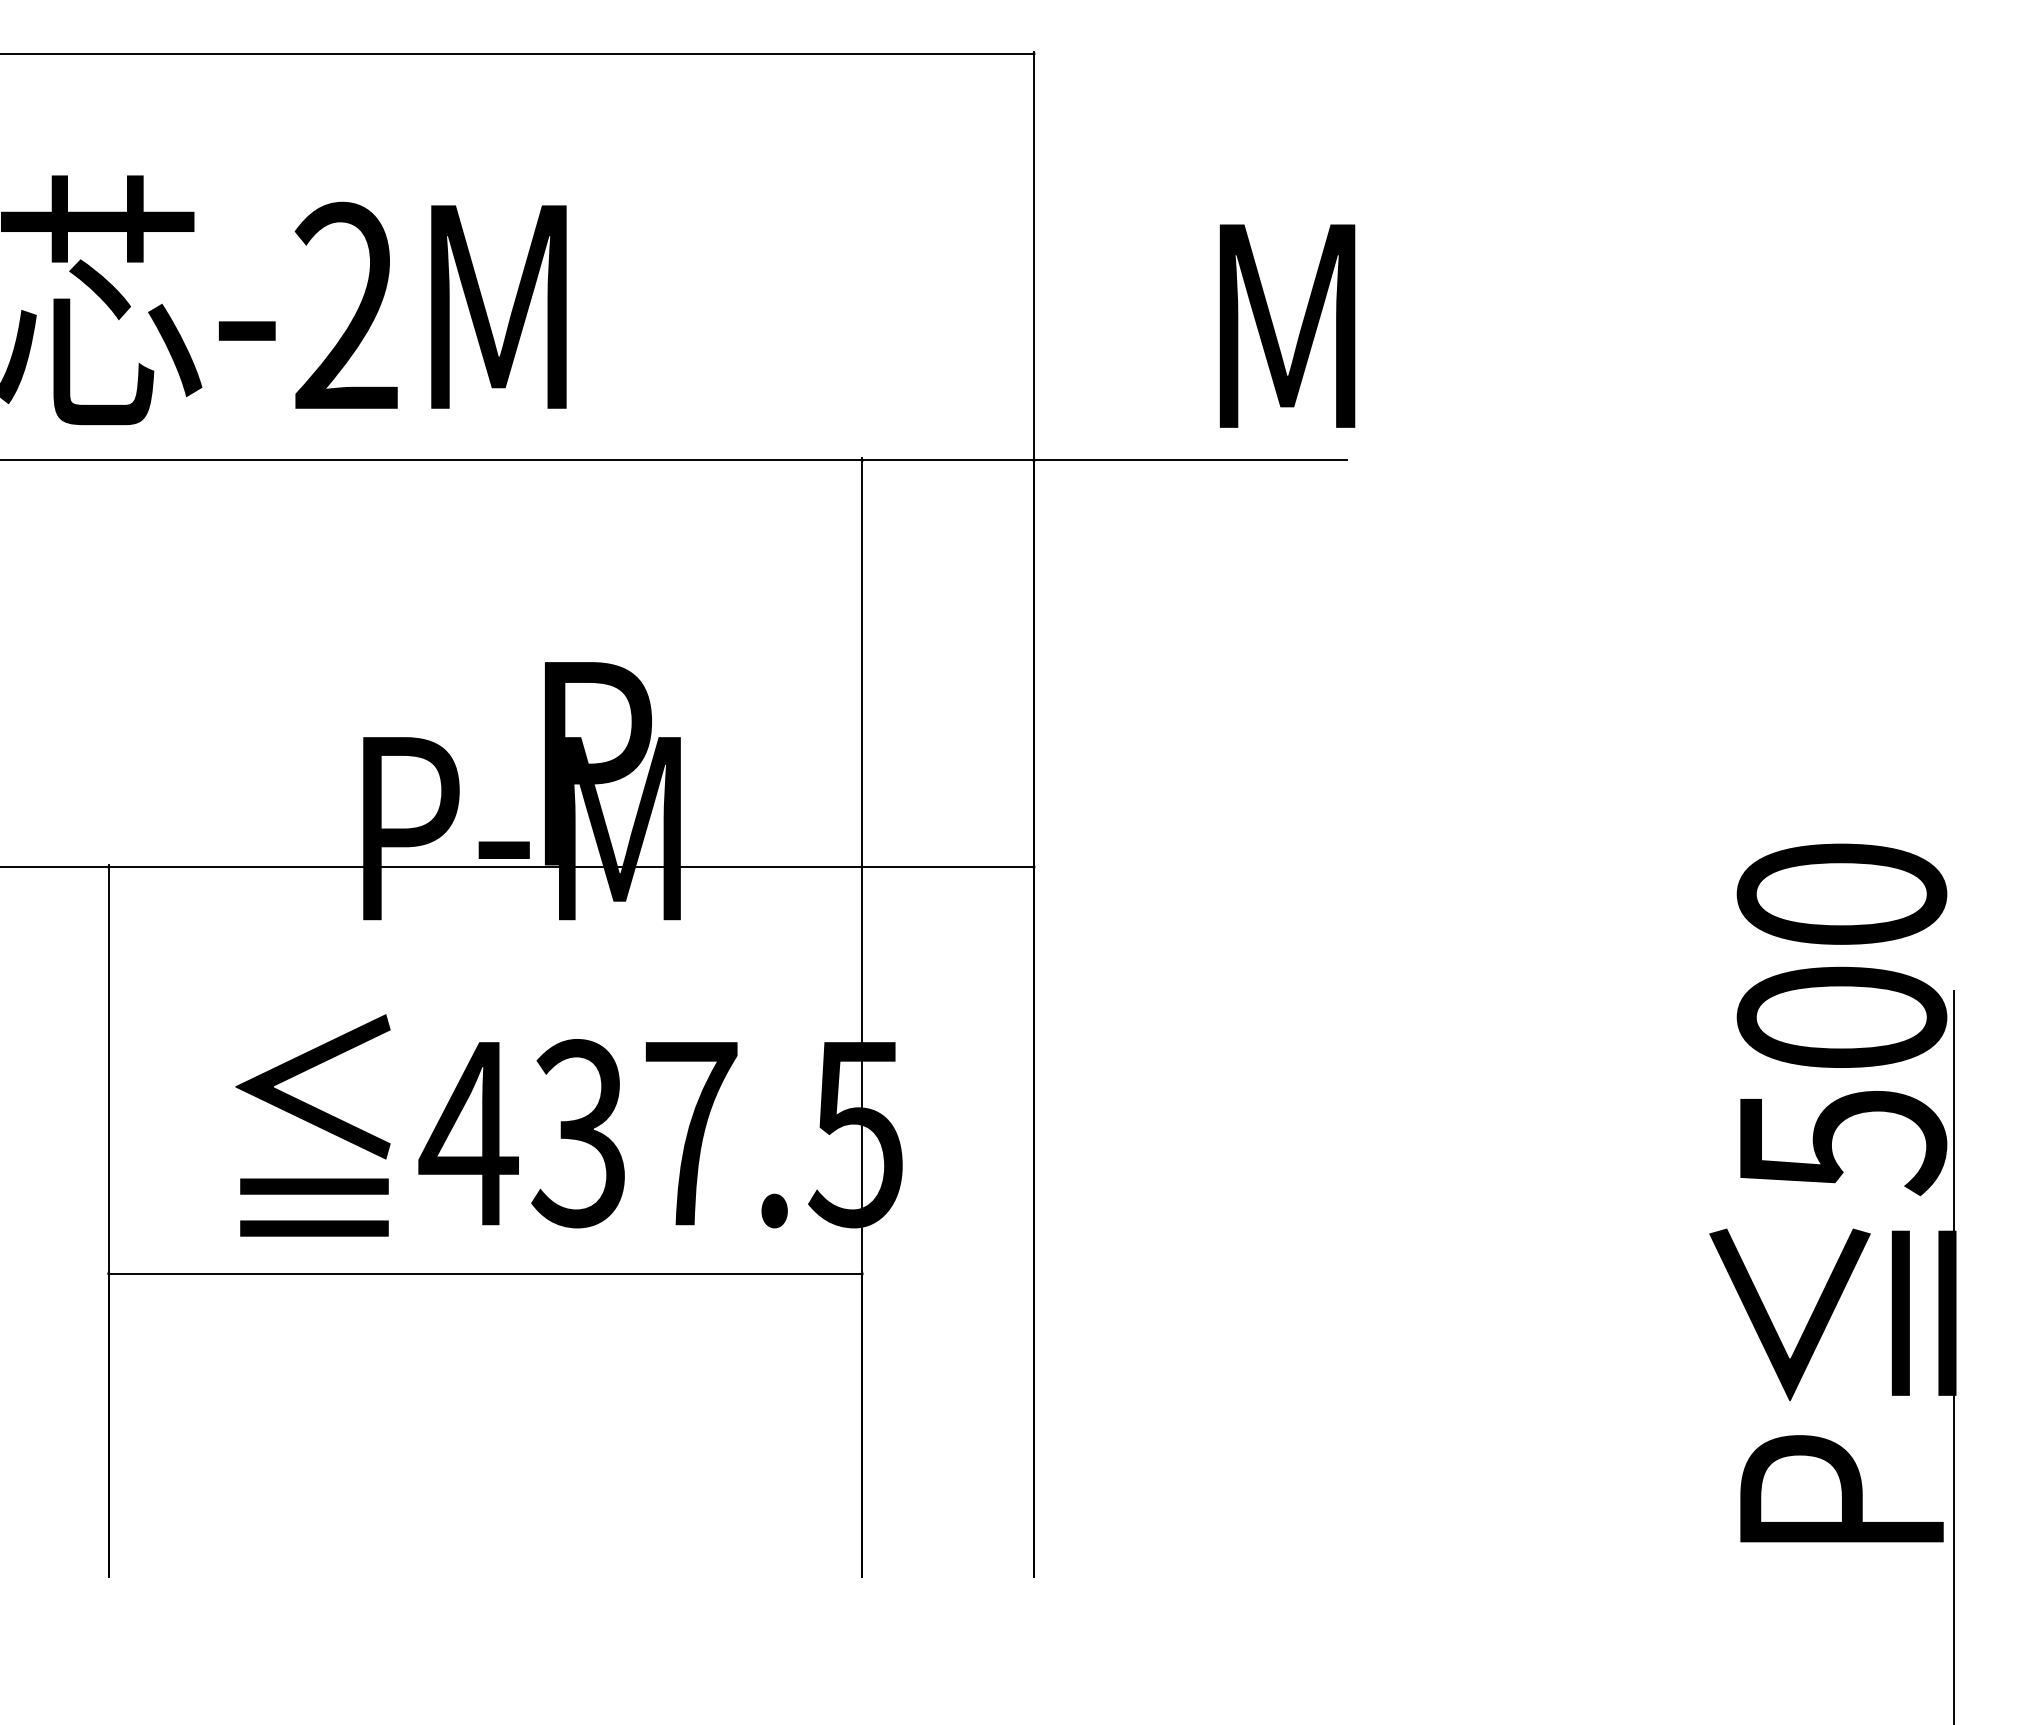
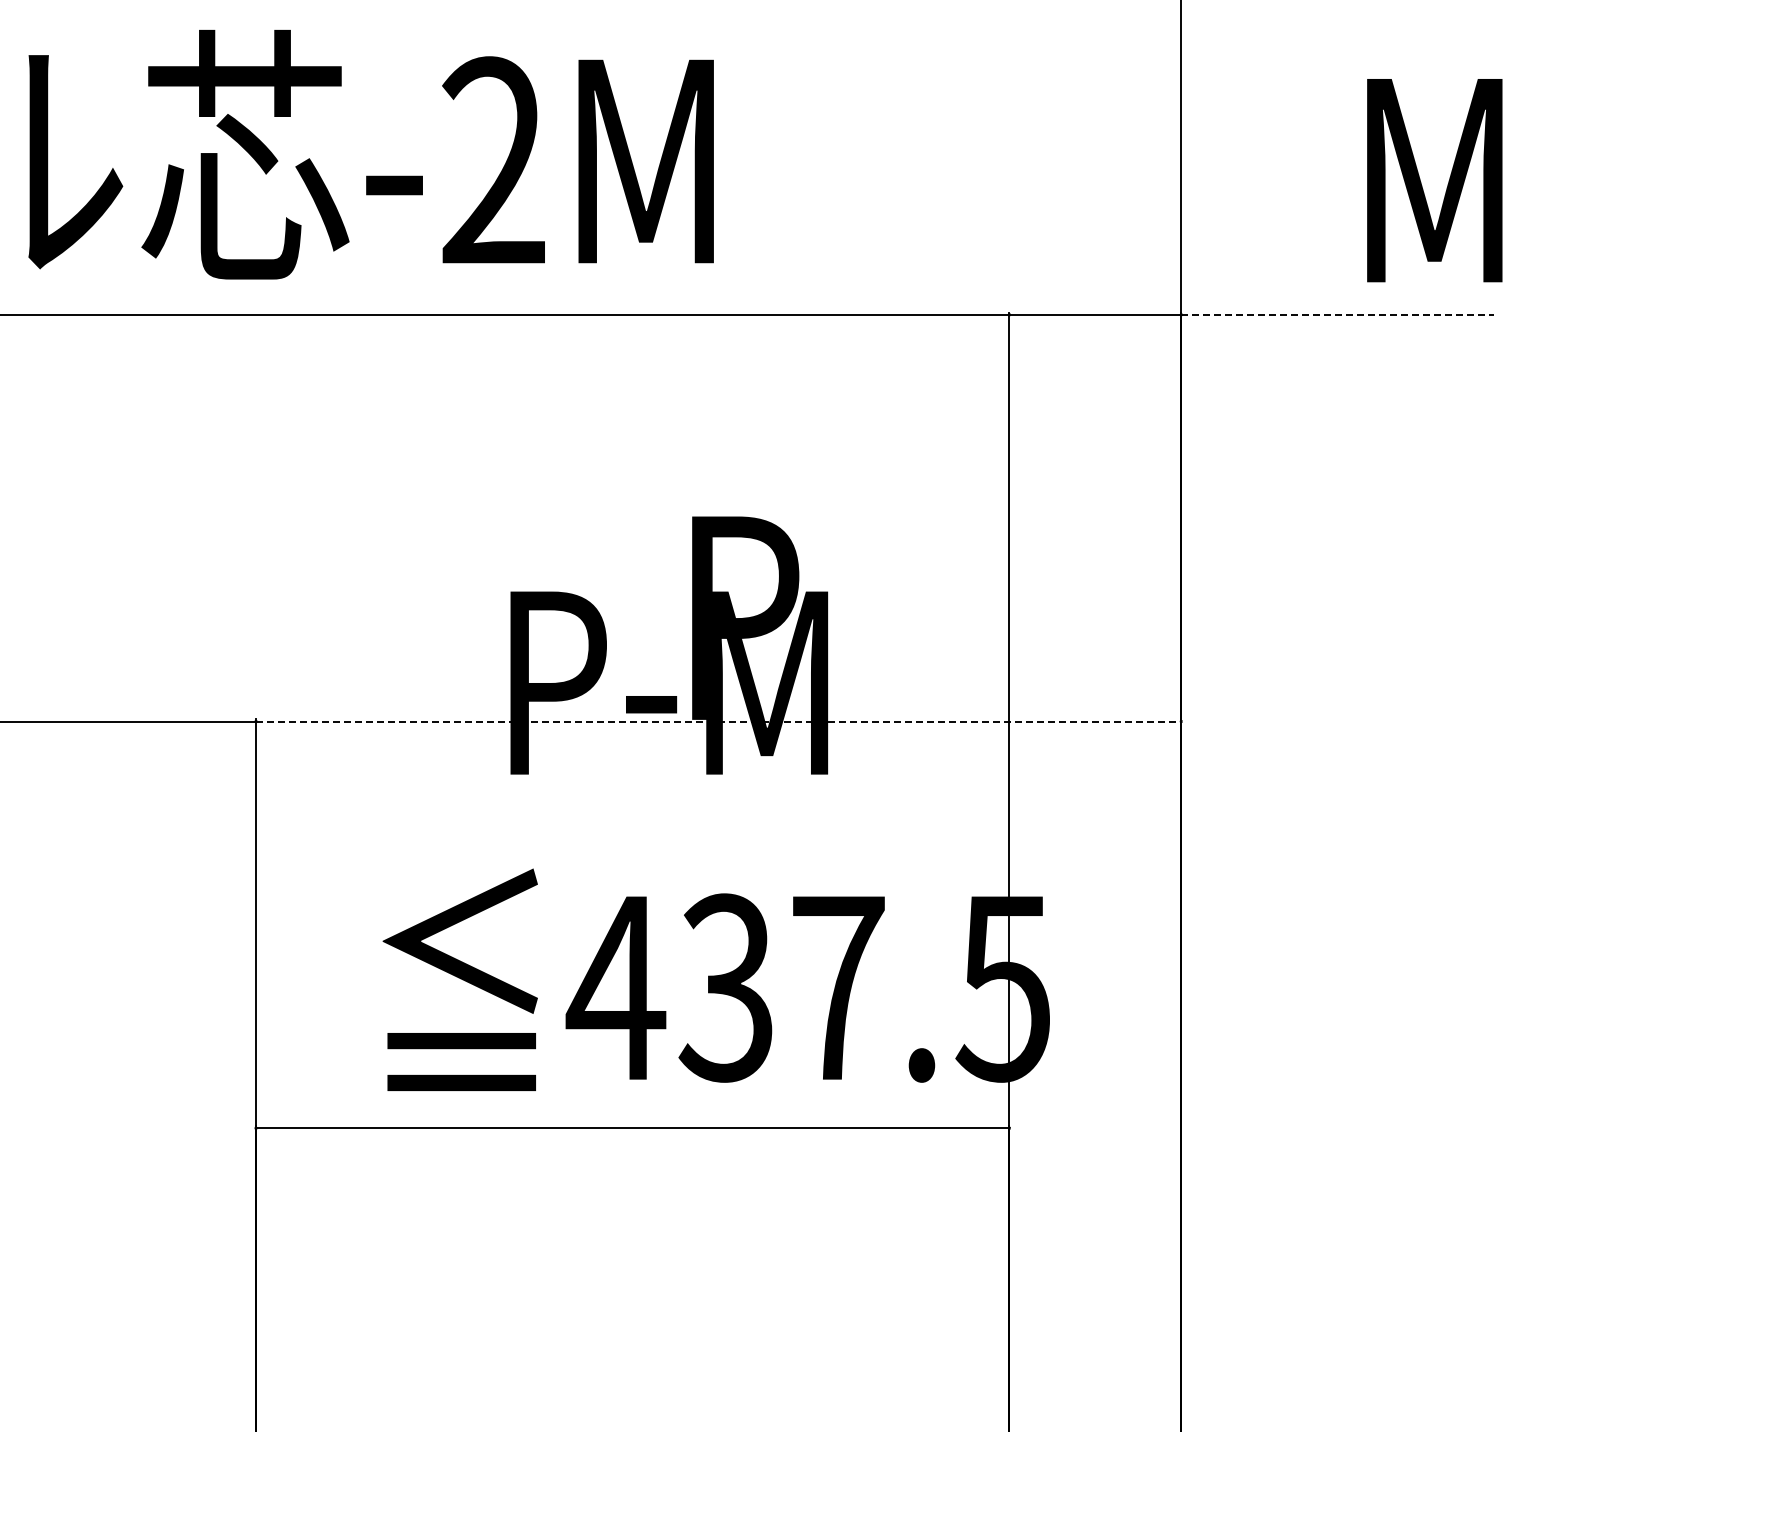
line: (1190, 460) -> (1337, 314), solid -> dashed
line: (571, 867) -> (718, 721), solid -> dashed

